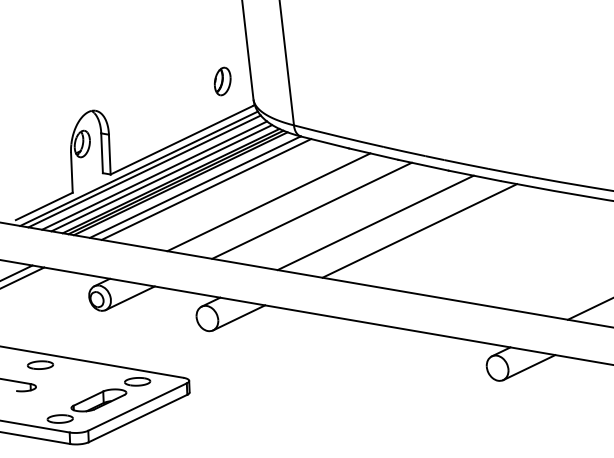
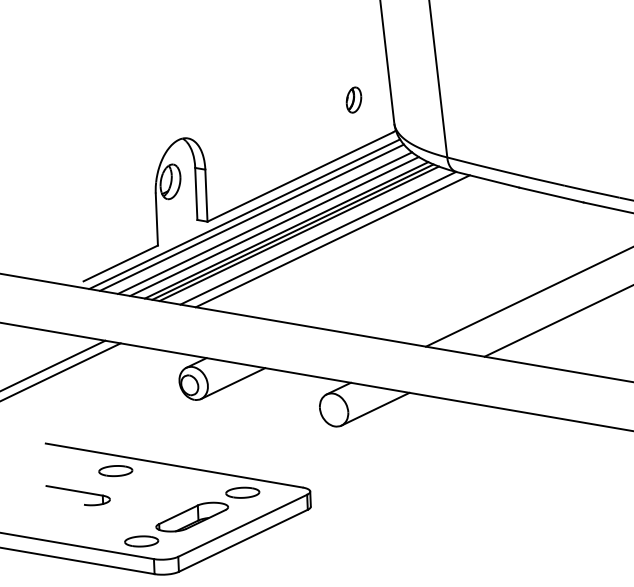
part: (222, 81) -> (353, 100), size x0.7
line: (268, 202) -> (413, 258), removed
line: (311, 210) -> (470, 268), removed

